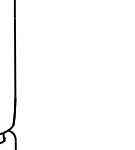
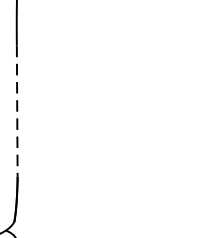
line: (15, 58) -> (17, 111), solid -> dashed

